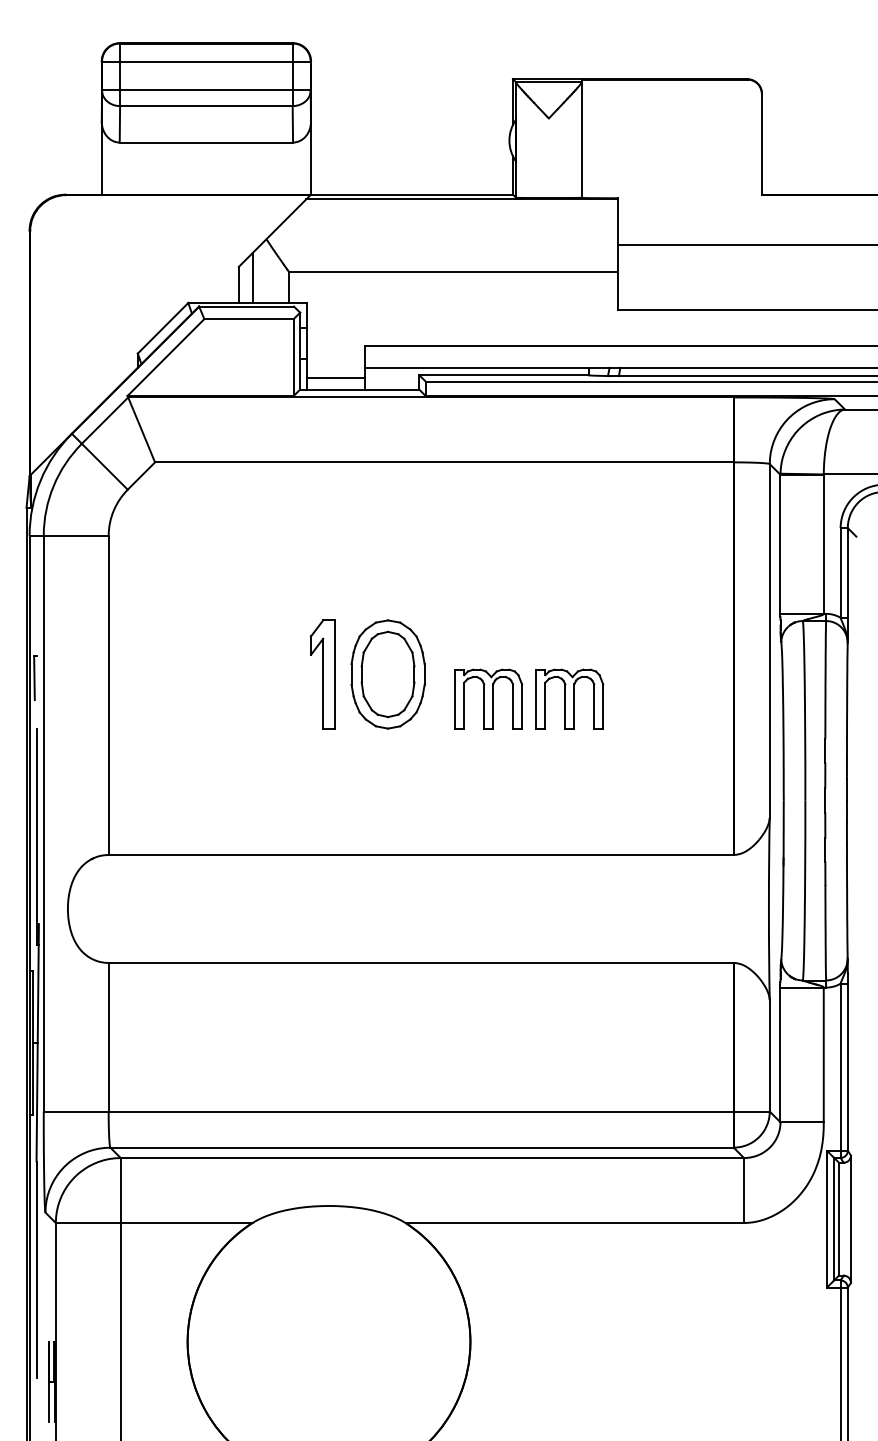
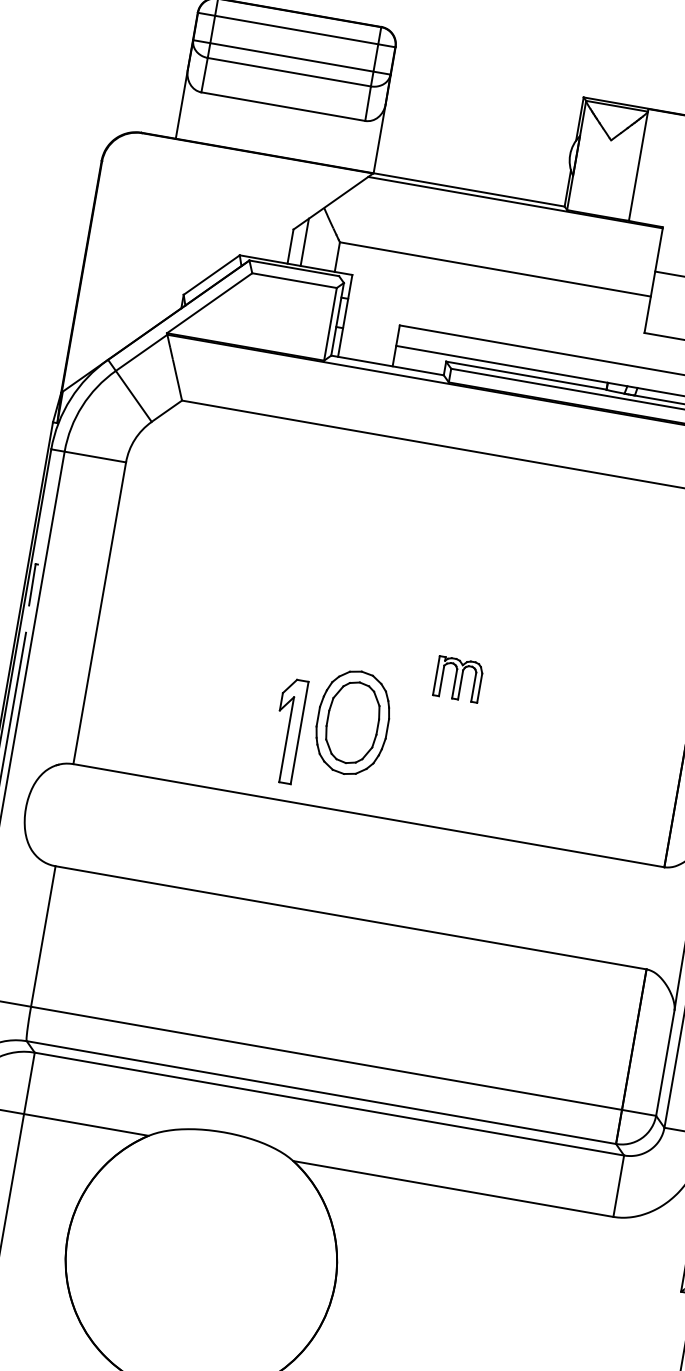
line: (336, 377) -> (367, 350), removed
part: (322, 674) -> (287, 730), moved
part: (387, 674) -> (352, 722), moved
part: (488, 698) -> (458, 678), size x0.7
part: (569, 698) -> (534, 692), removed

